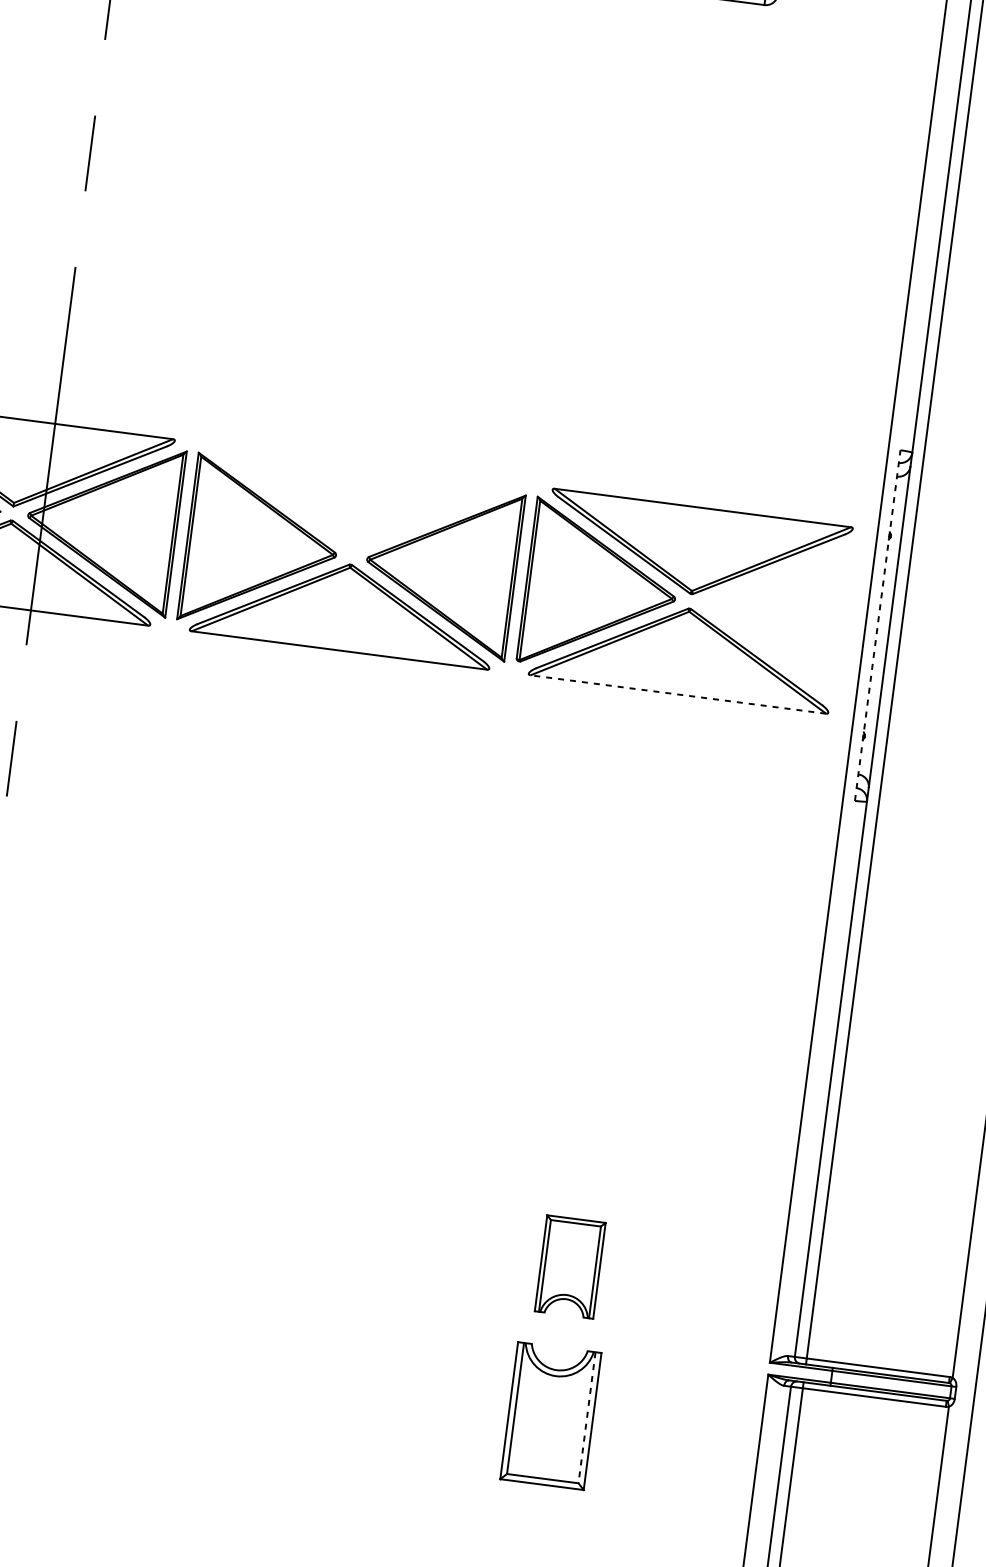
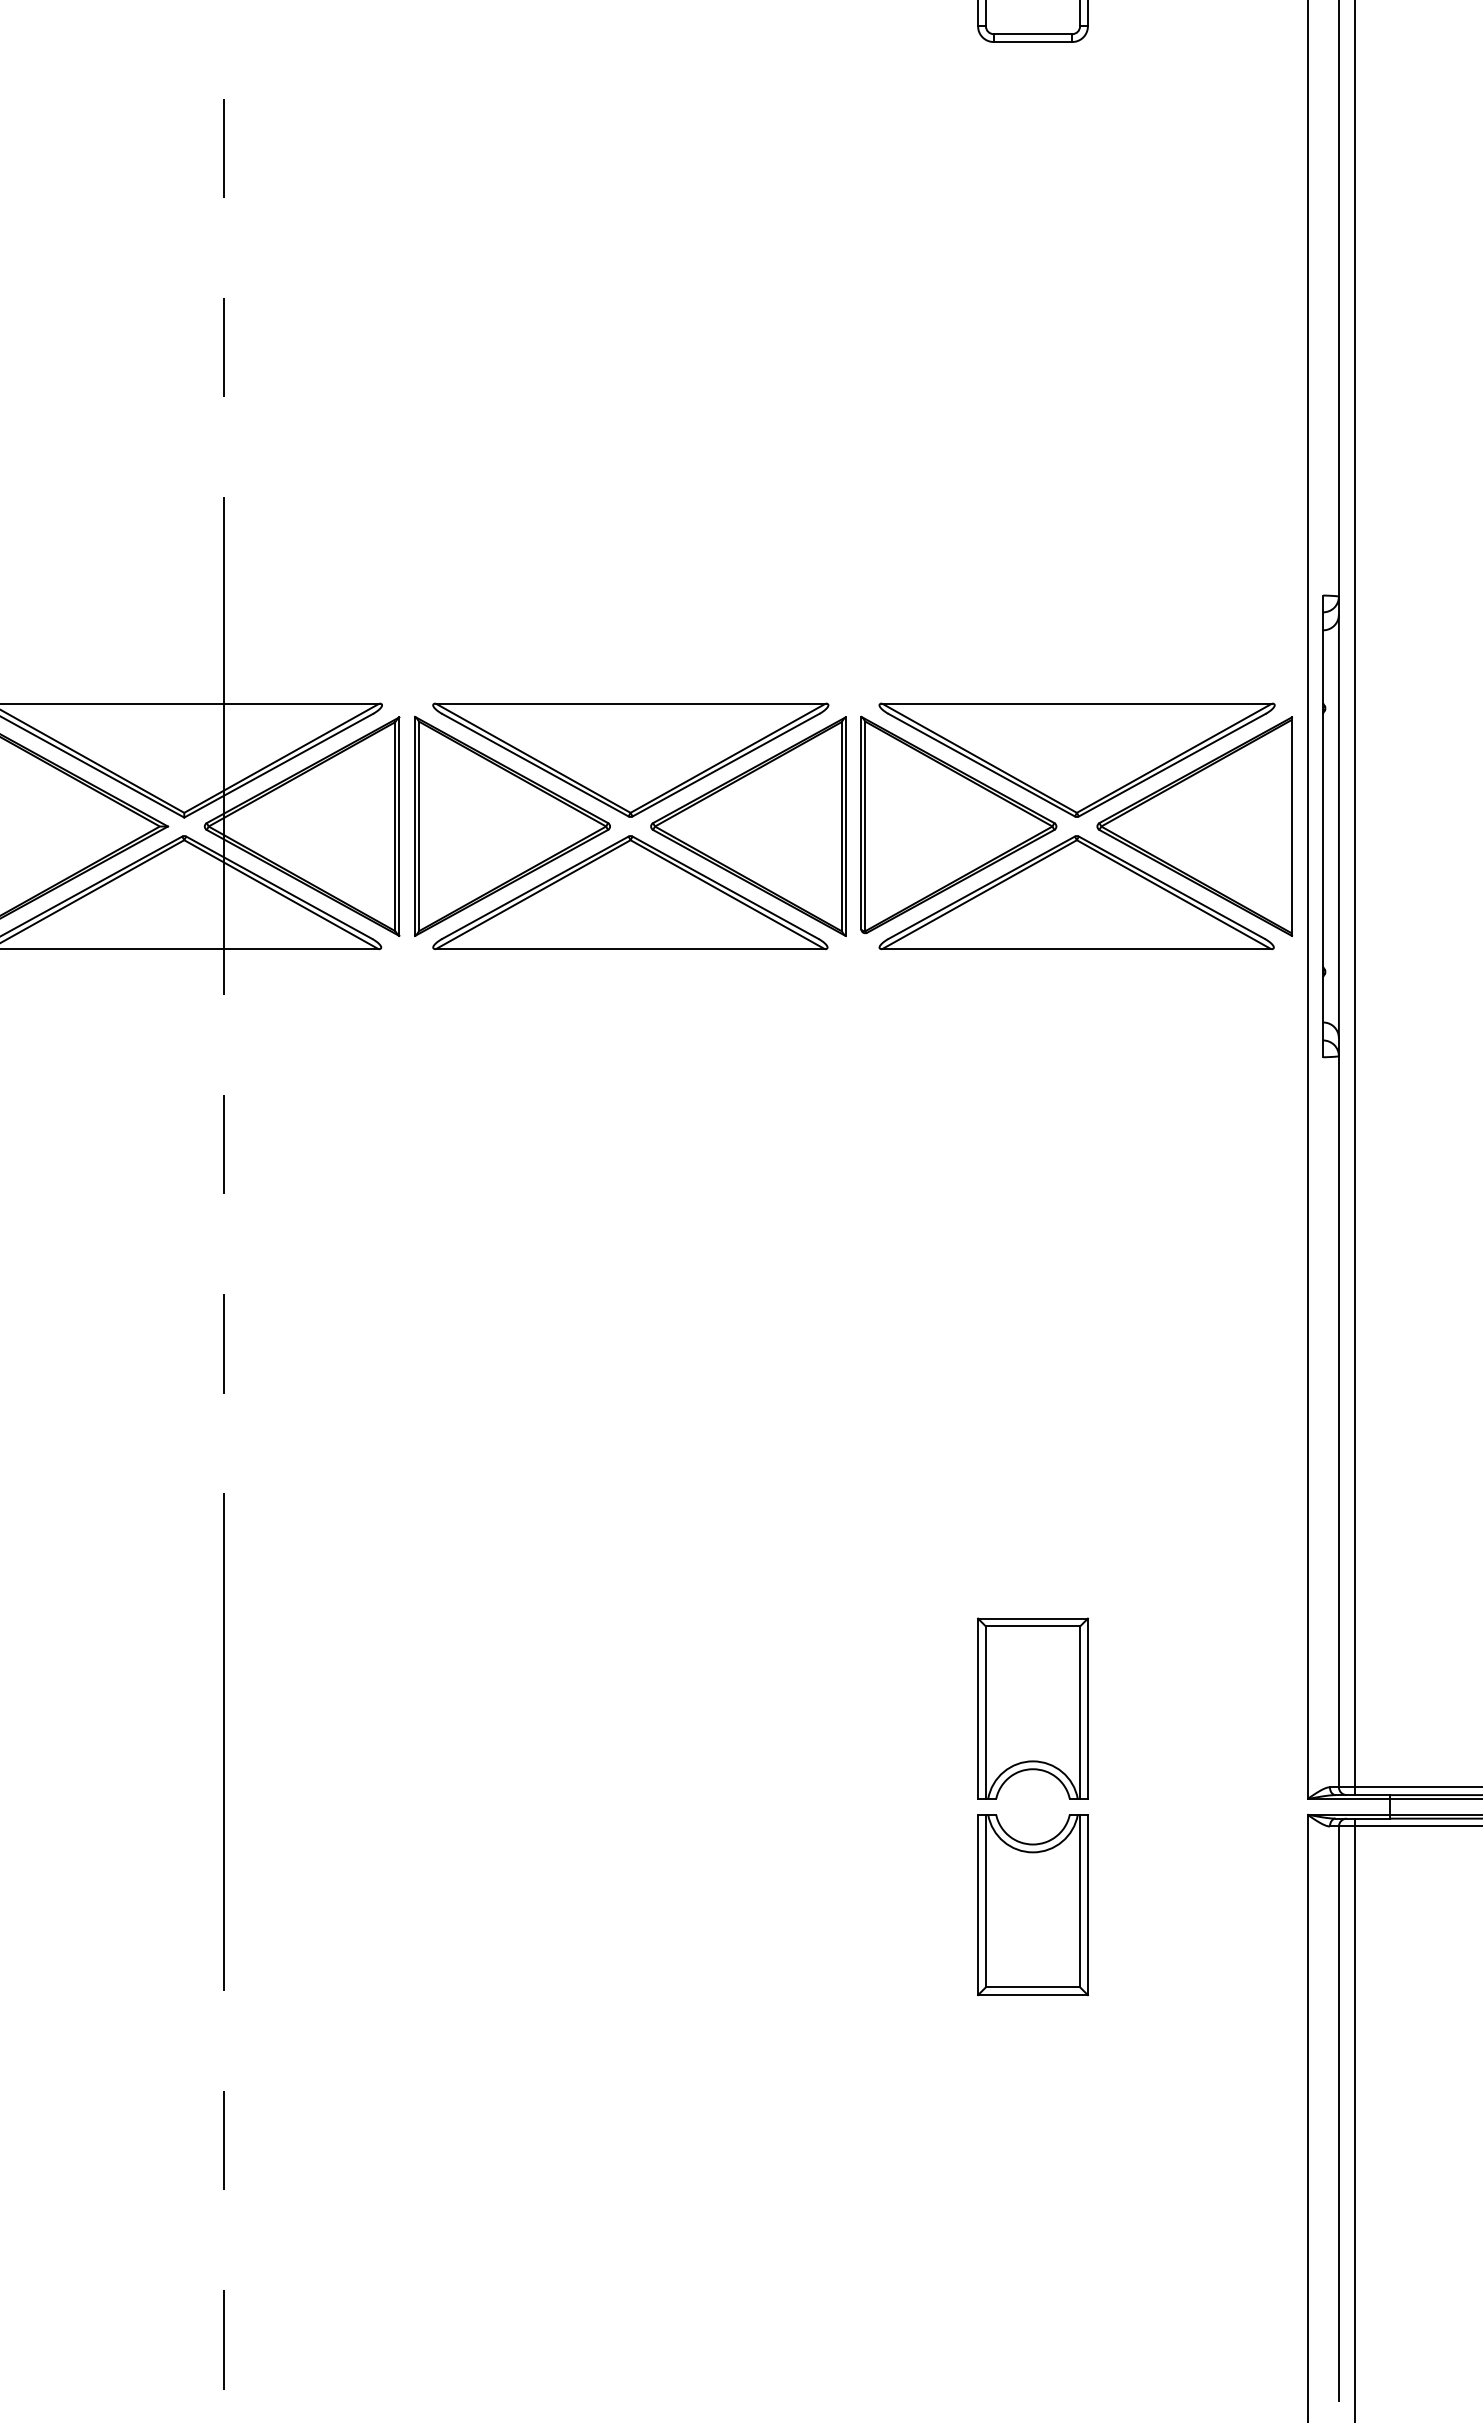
part: (358, 506) -> (630, 759), added
part: (779, 612) -> (1194, 826), added
line: (877, 625) -> (1323, 826), dashed -> solid
line: (678, 694) -> (1076, 949), dashed -> solid
part: (569, 1266) -> (1032, 1708), size x1.43
line: (587, 1418) -> (1080, 1901), dashed -> solid

